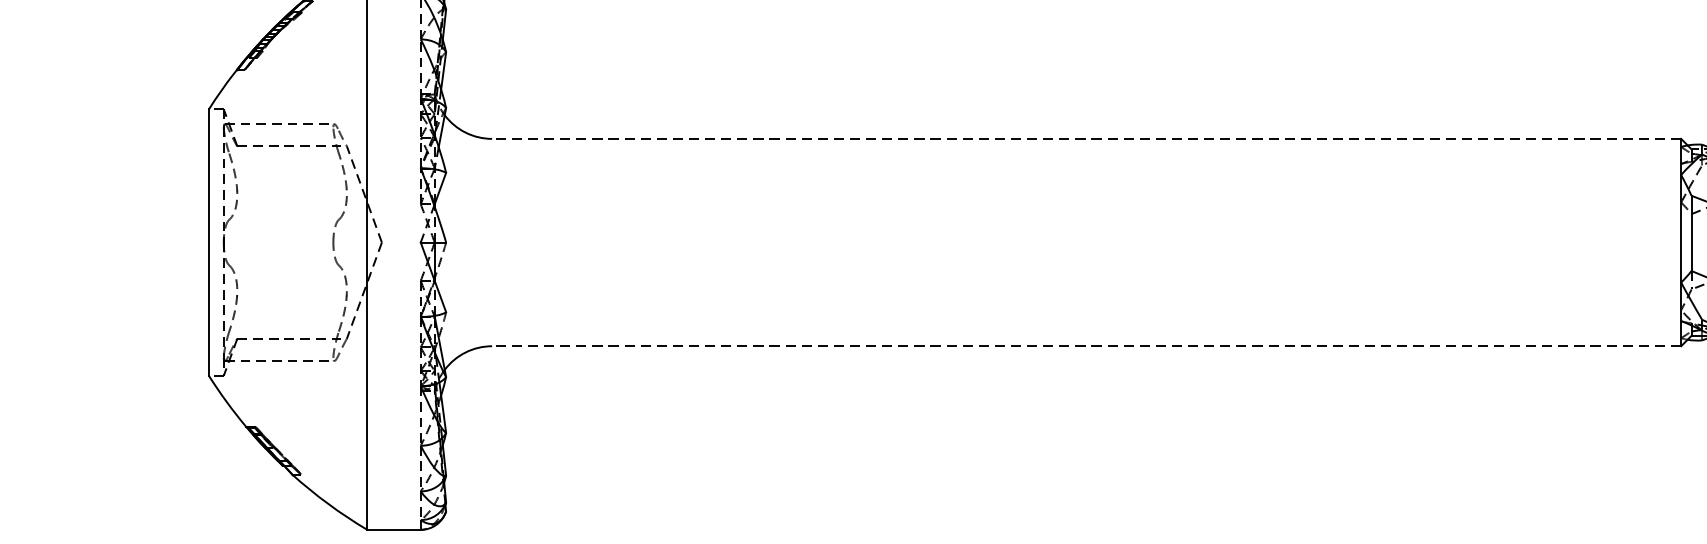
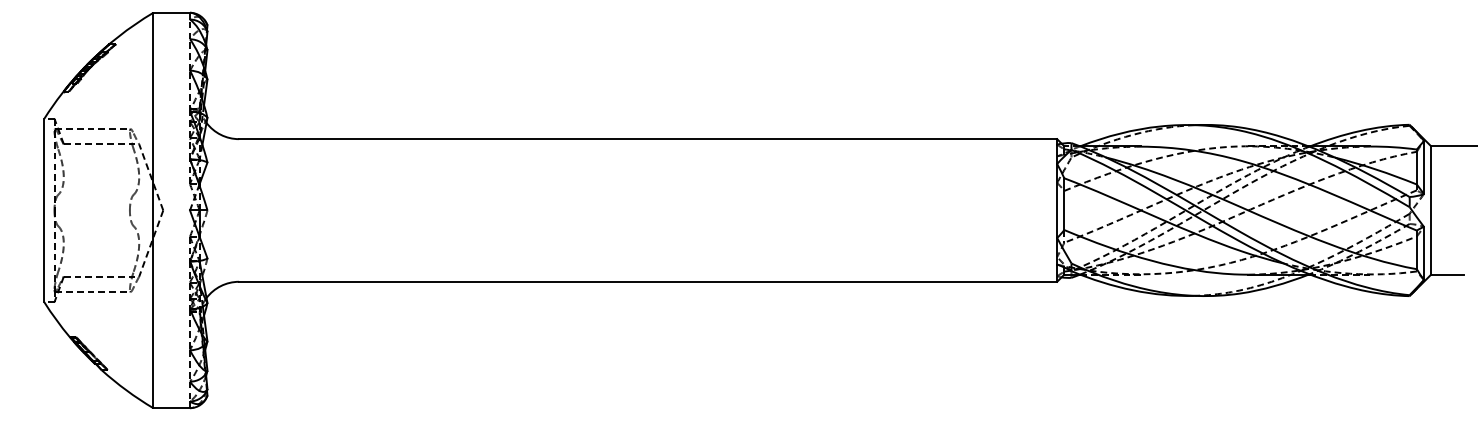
line: (1085, 139) -> (647, 139), dashed -> solid
line: (1085, 345) -> (647, 281), dashed -> solid

